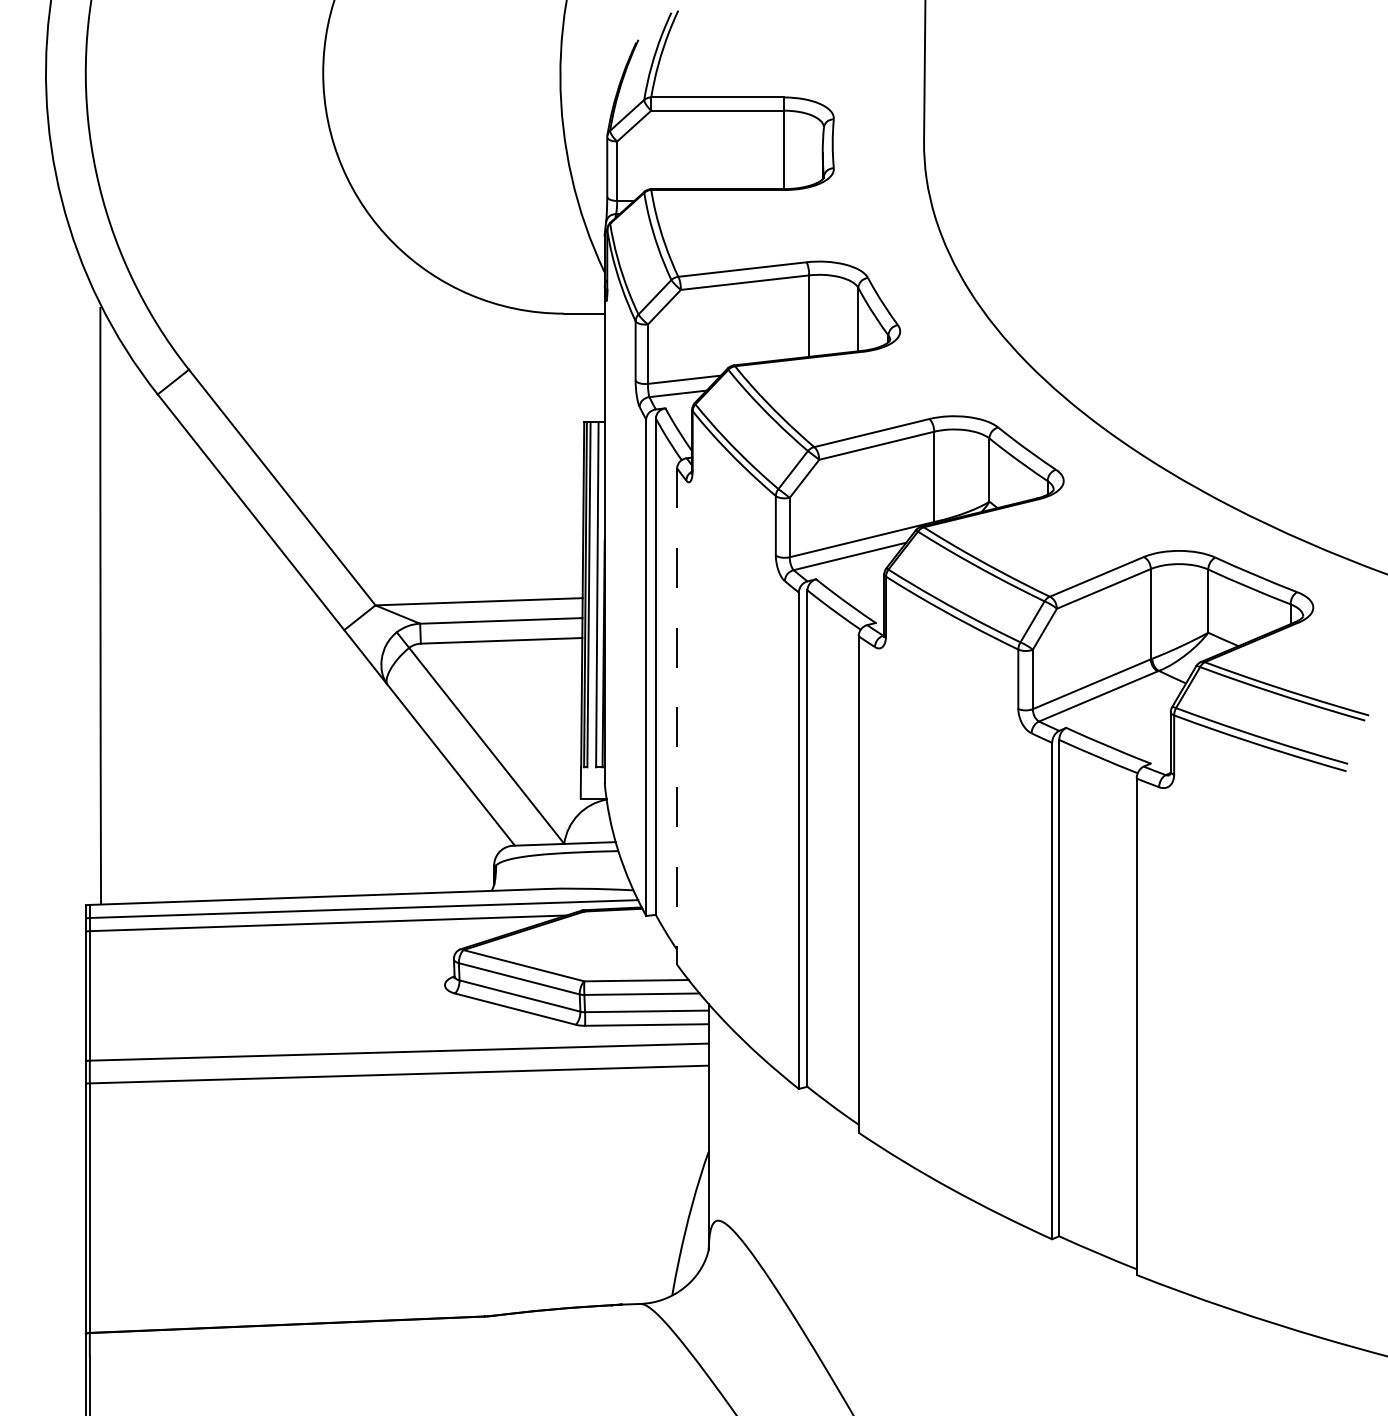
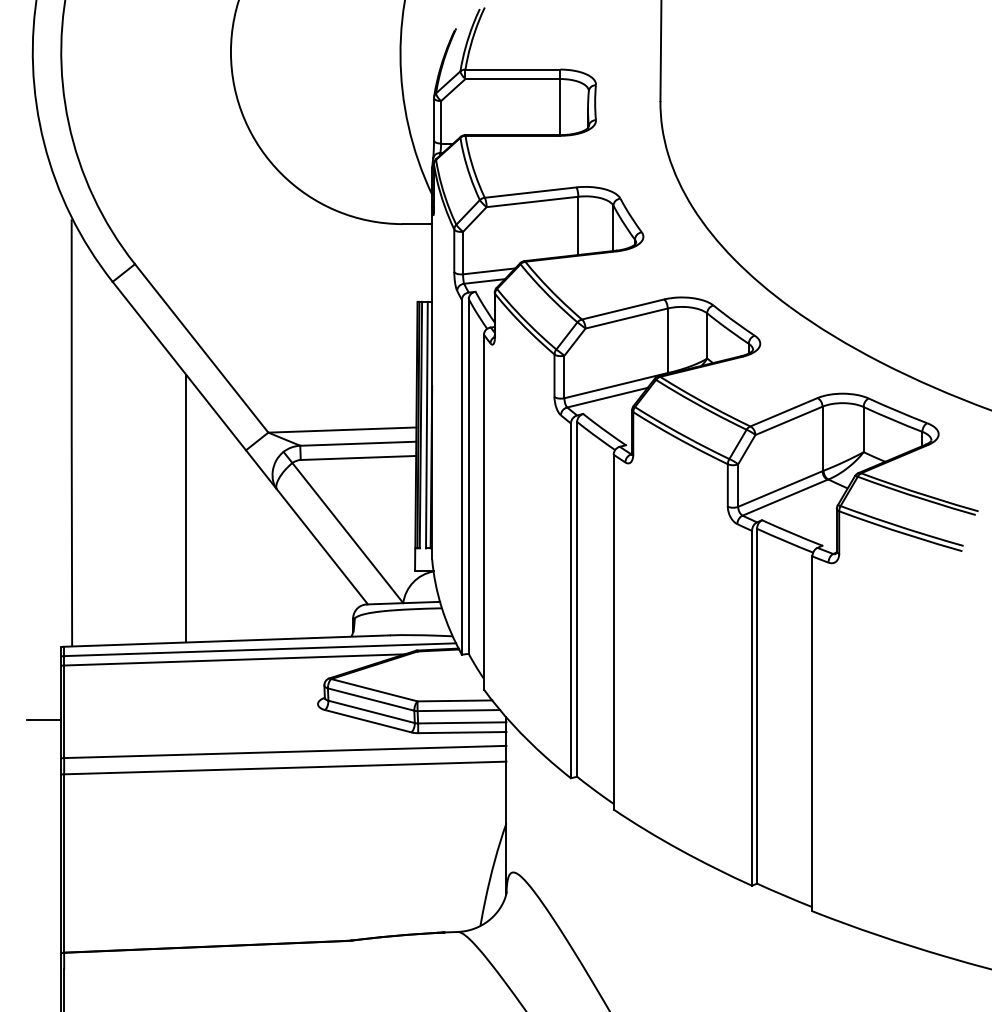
line: (261, 711) -> (186, 508), added
line: (676, 717) -> (483, 512), dashed -> solid
line: (62, 1006) -> (44, 719), added

